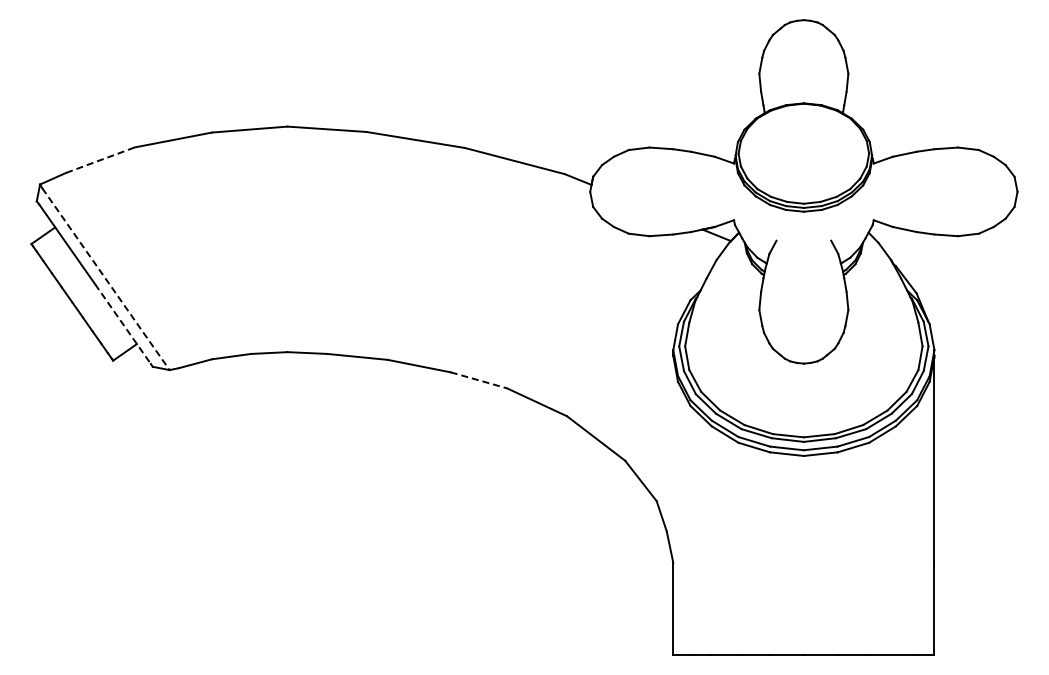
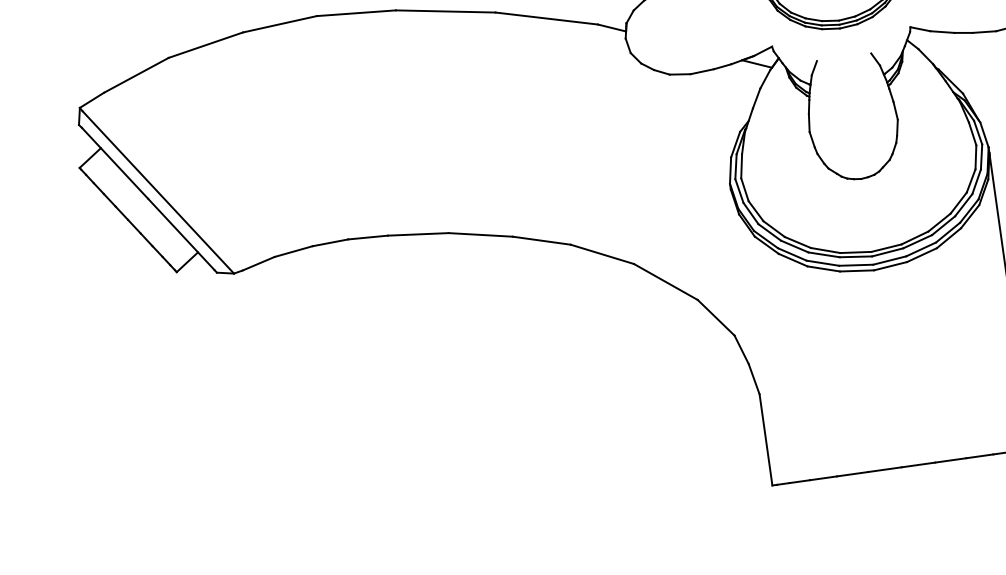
line: (100, 160) -> (136, 75), dashed -> solid
line: (106, 279) -> (158, 192), dashed -> solid
line: (122, 324) -> (181, 235), dashed -> solid
line: (479, 380) -> (542, 240), dashed -> solid

